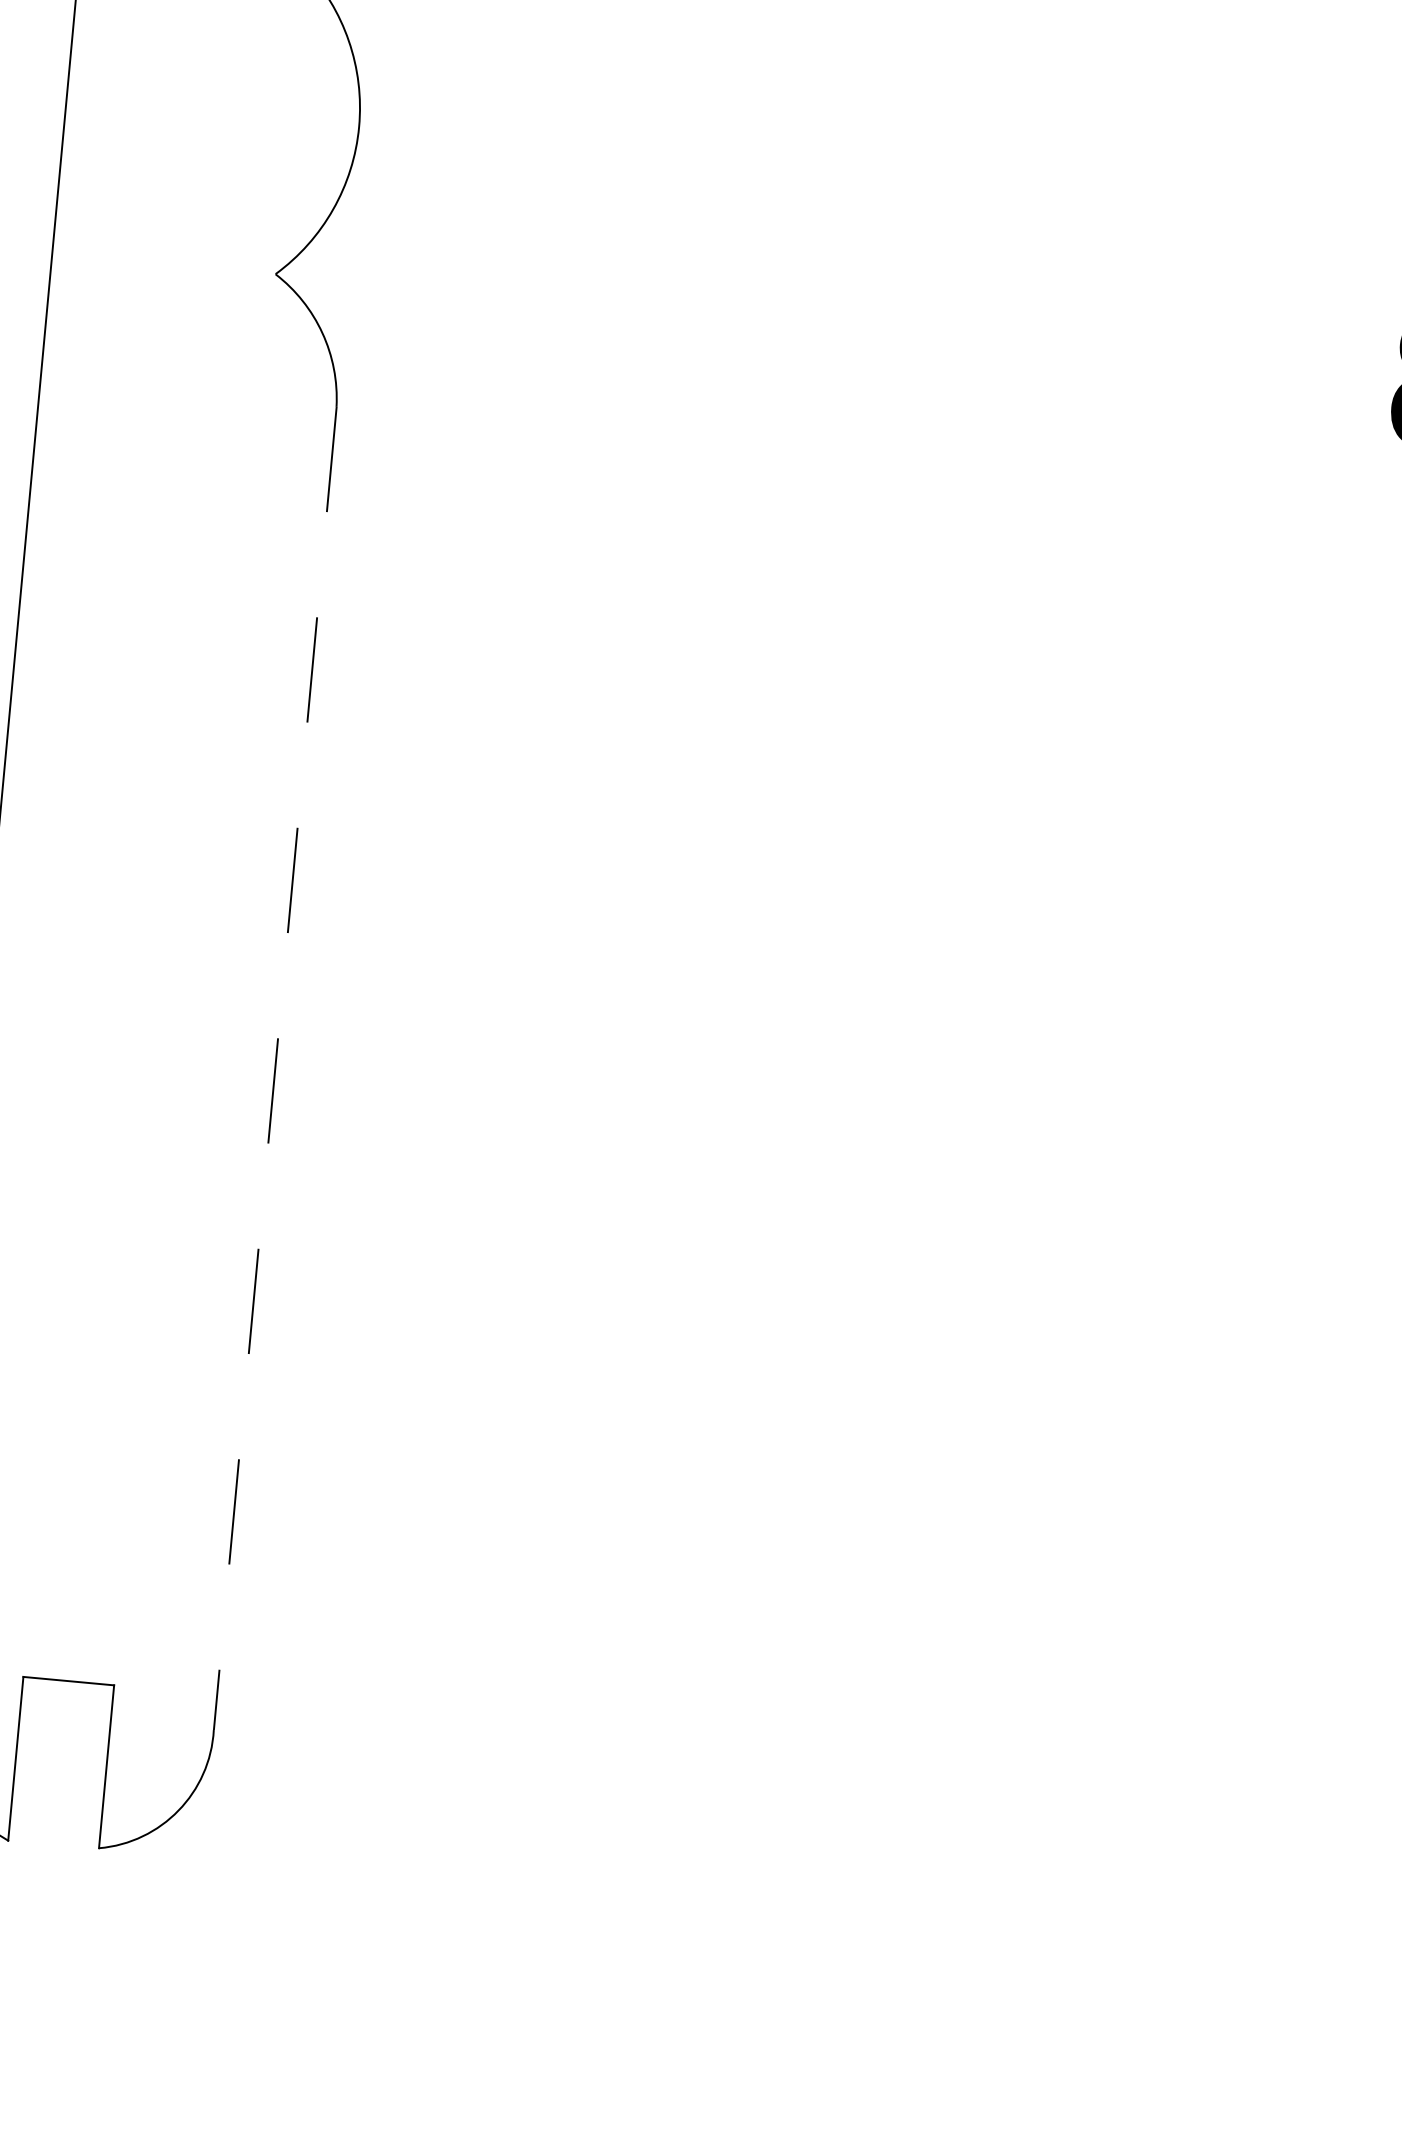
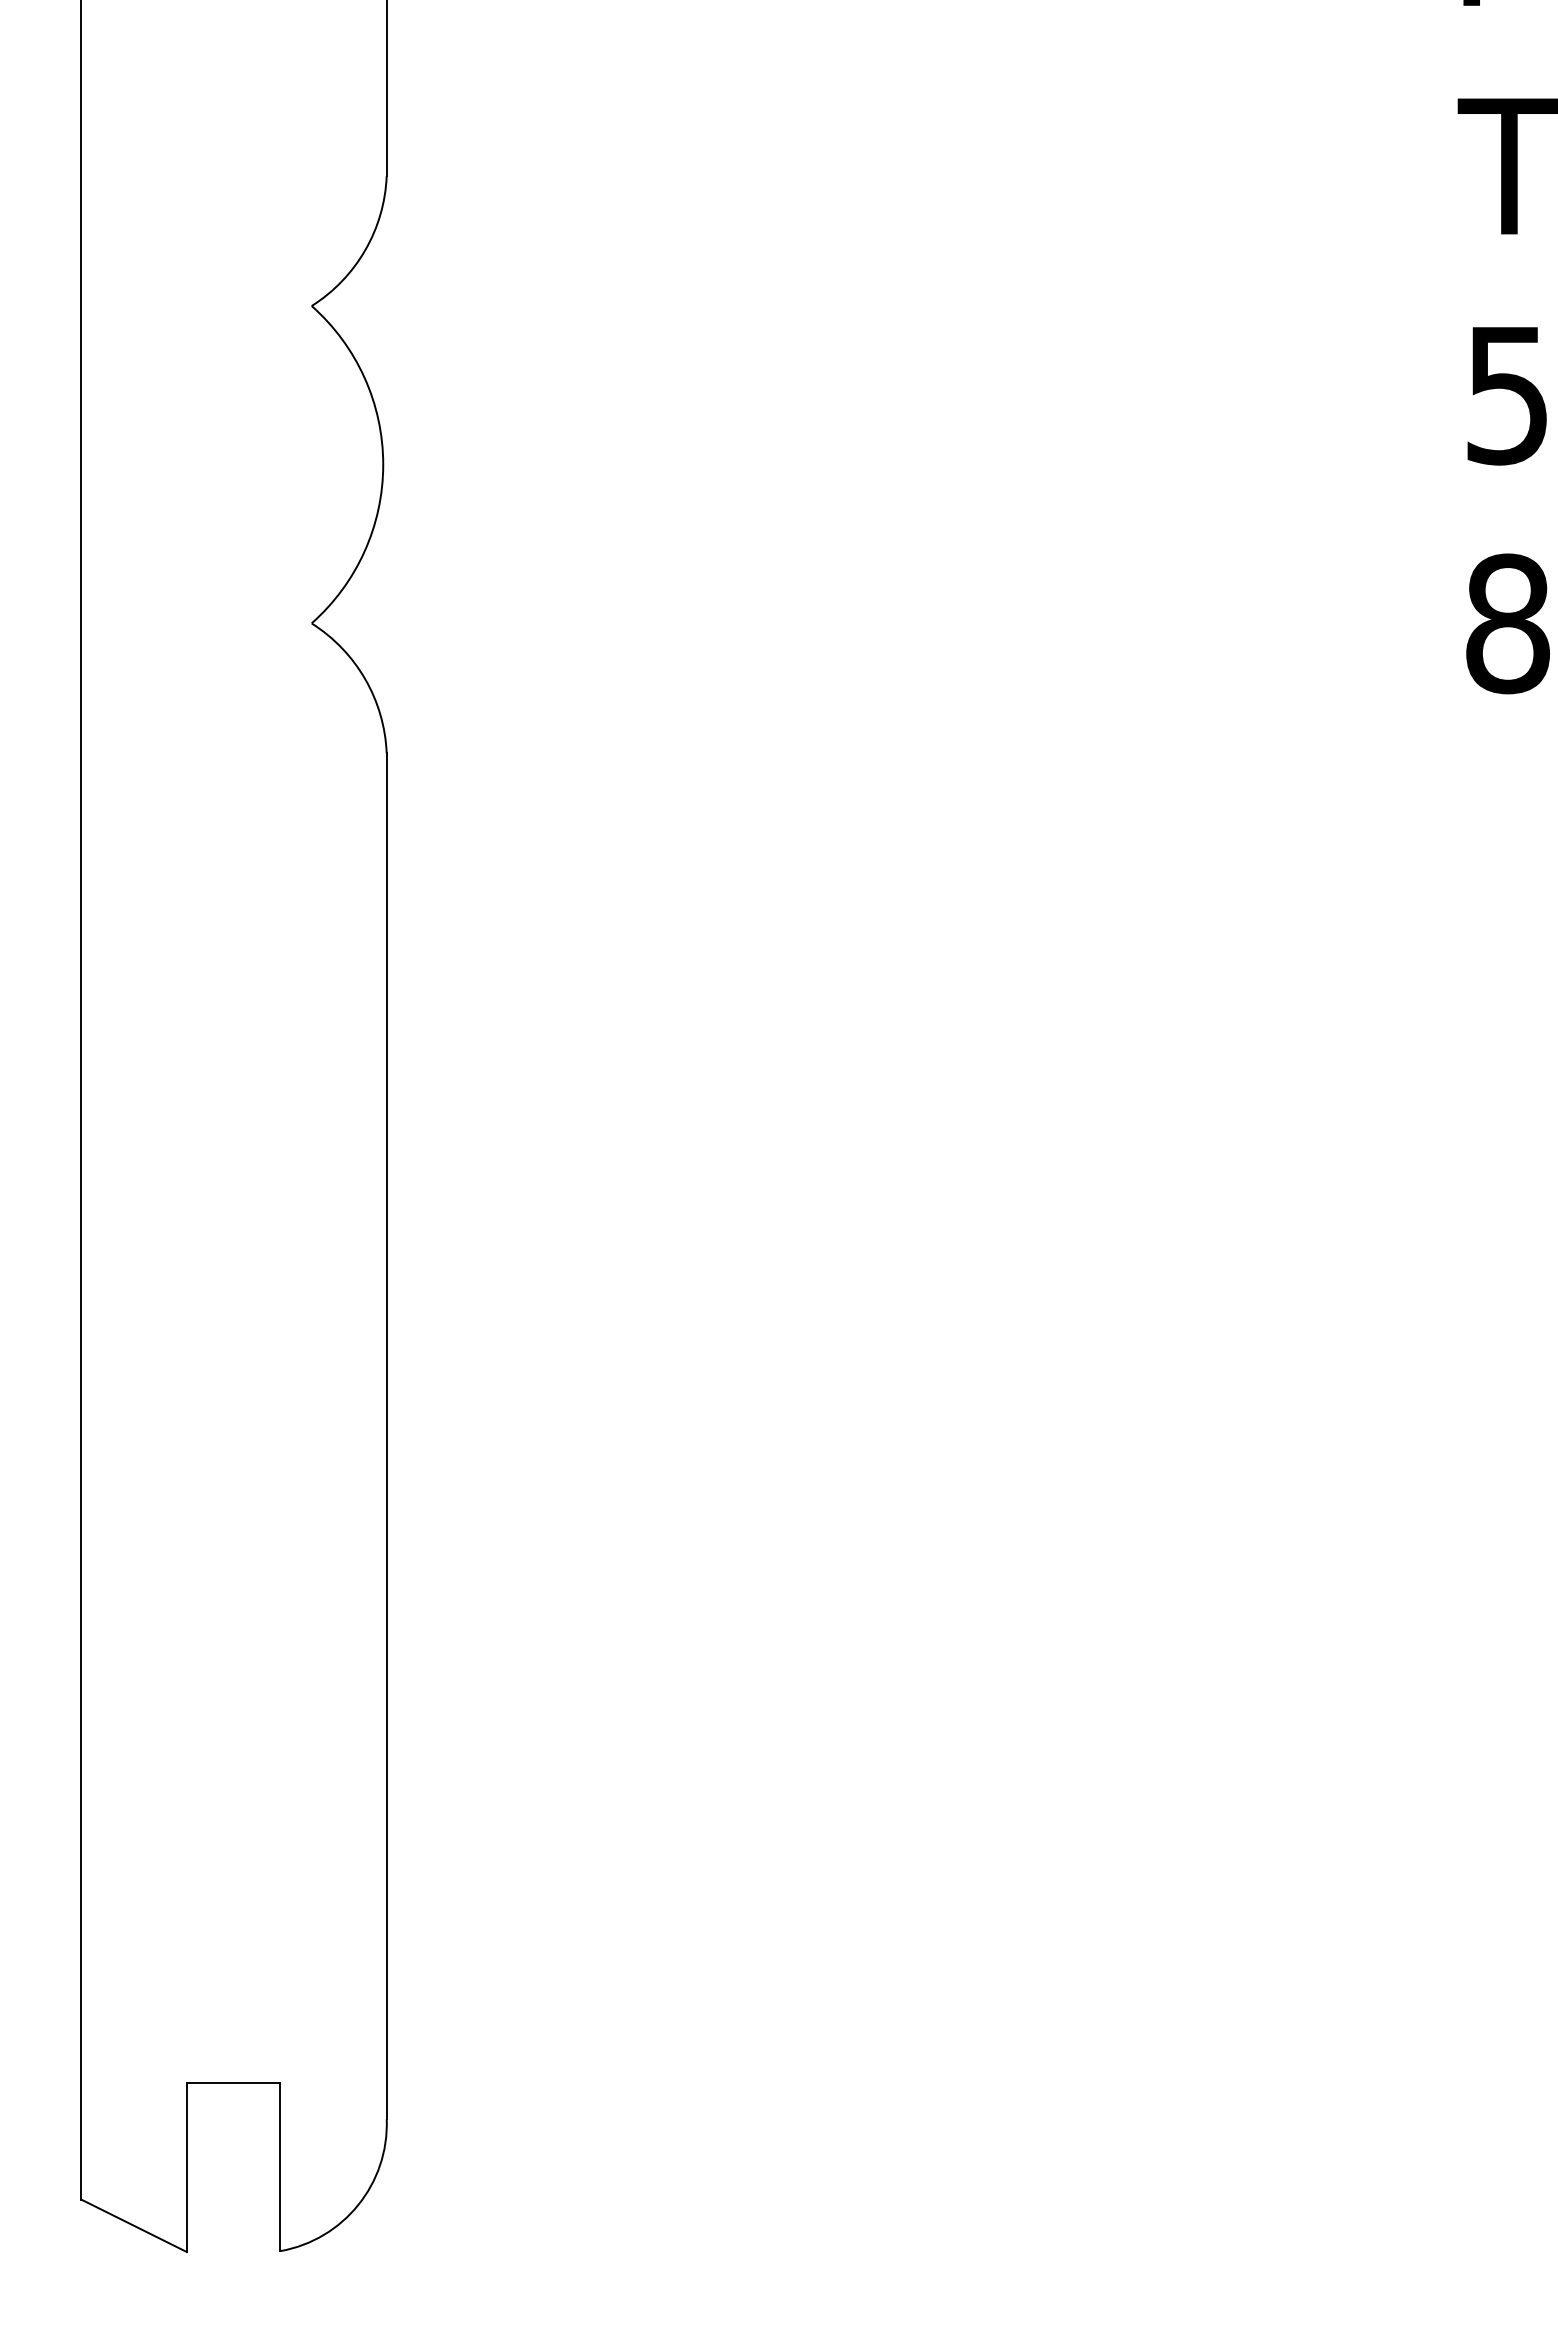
line: (274, 1068) -> (386, 1436), dashed -> solid

